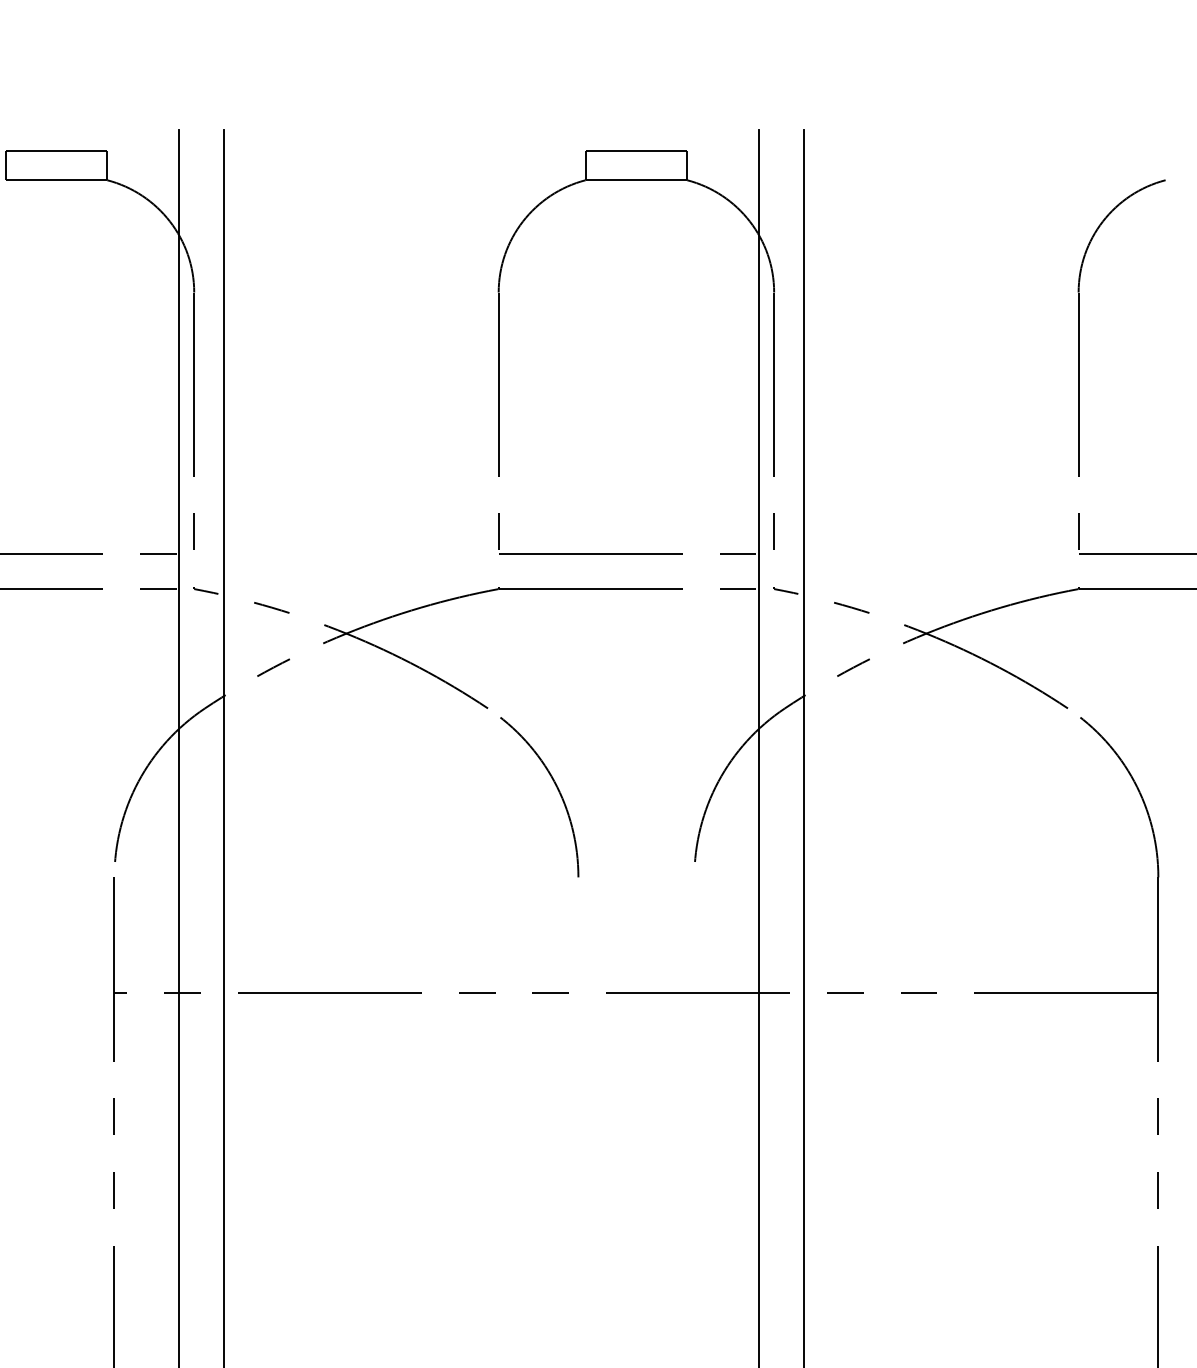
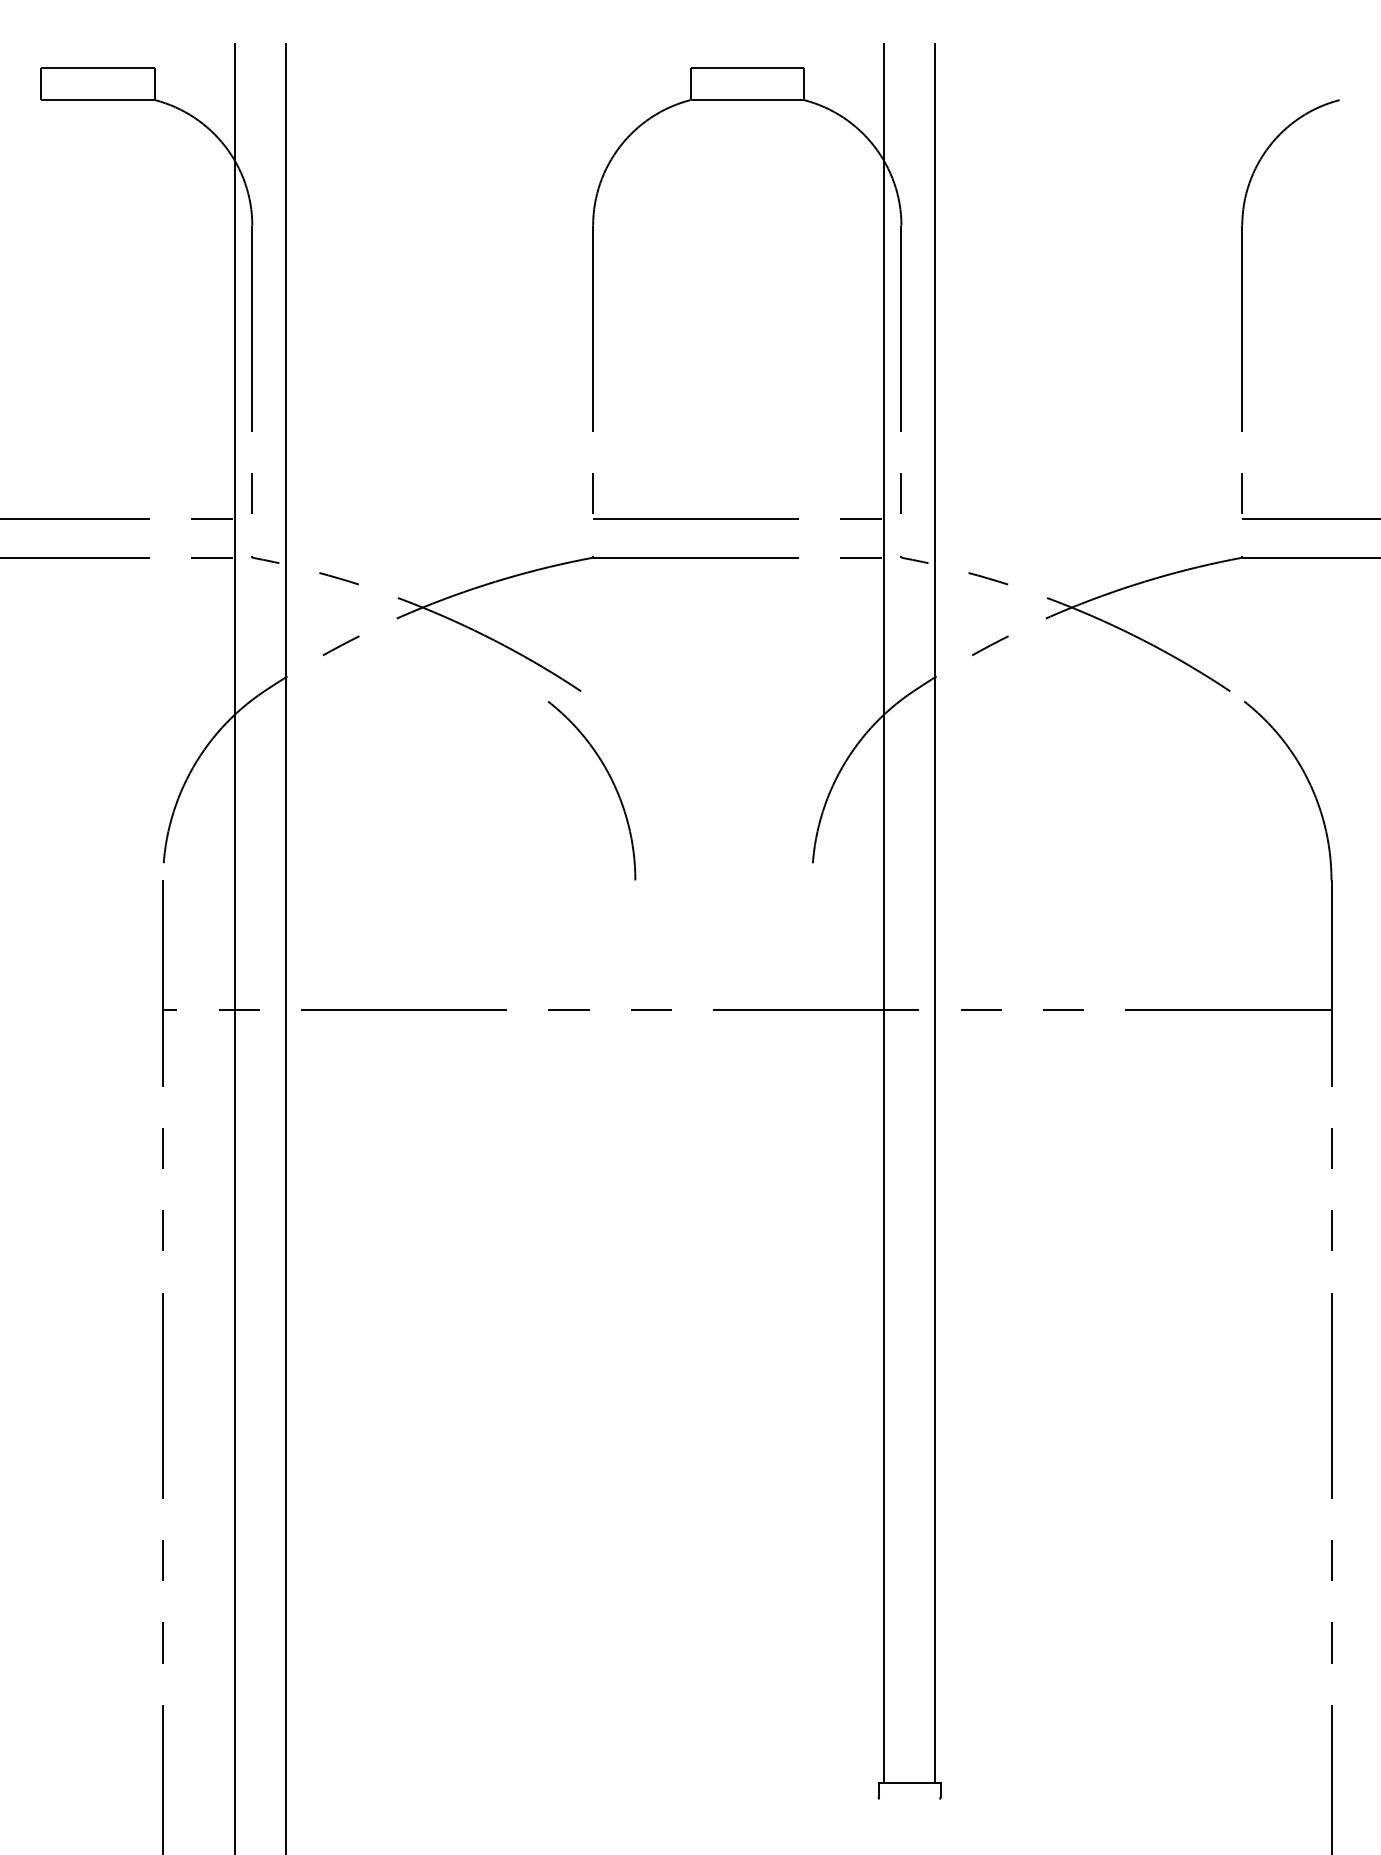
arc: (557, 788) -> (611, 781), moved

